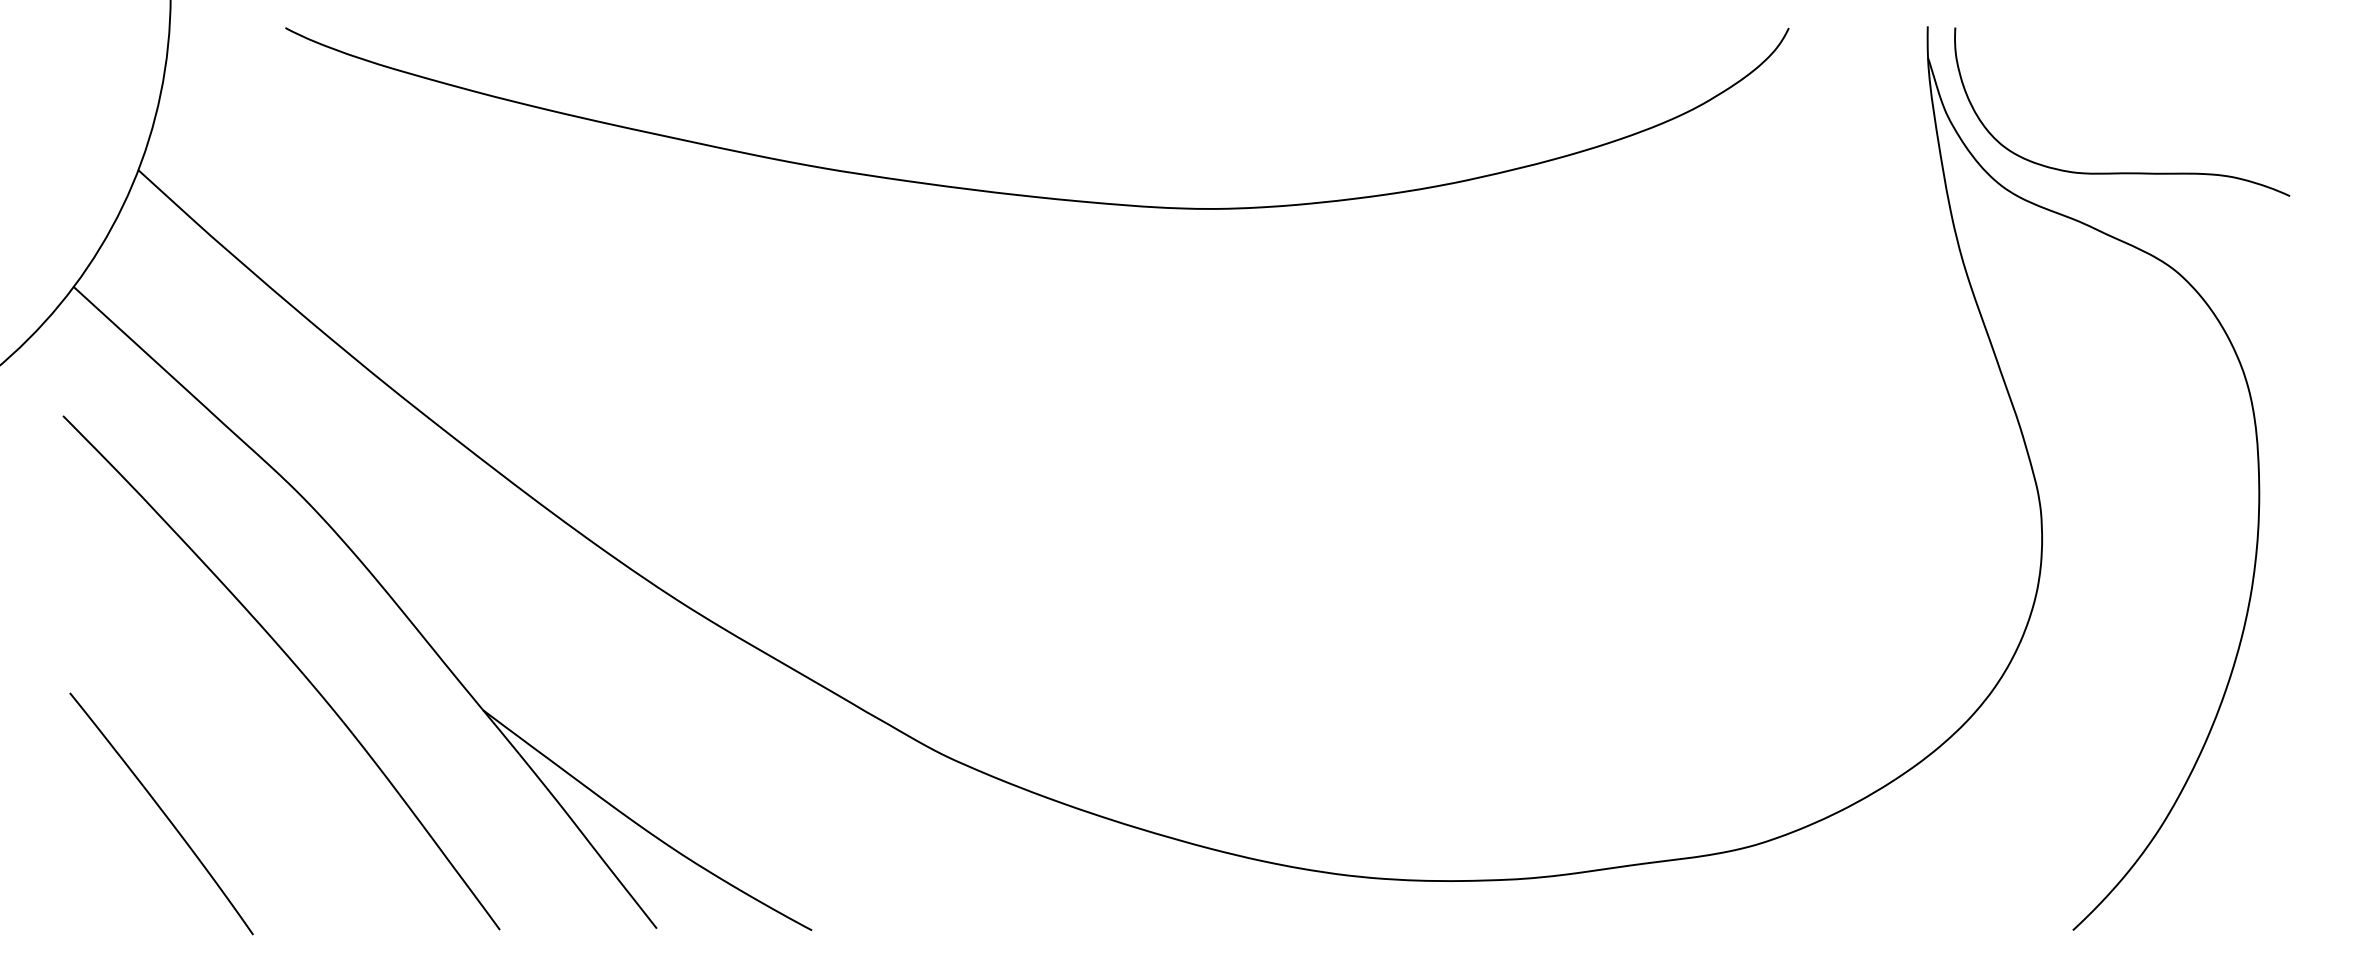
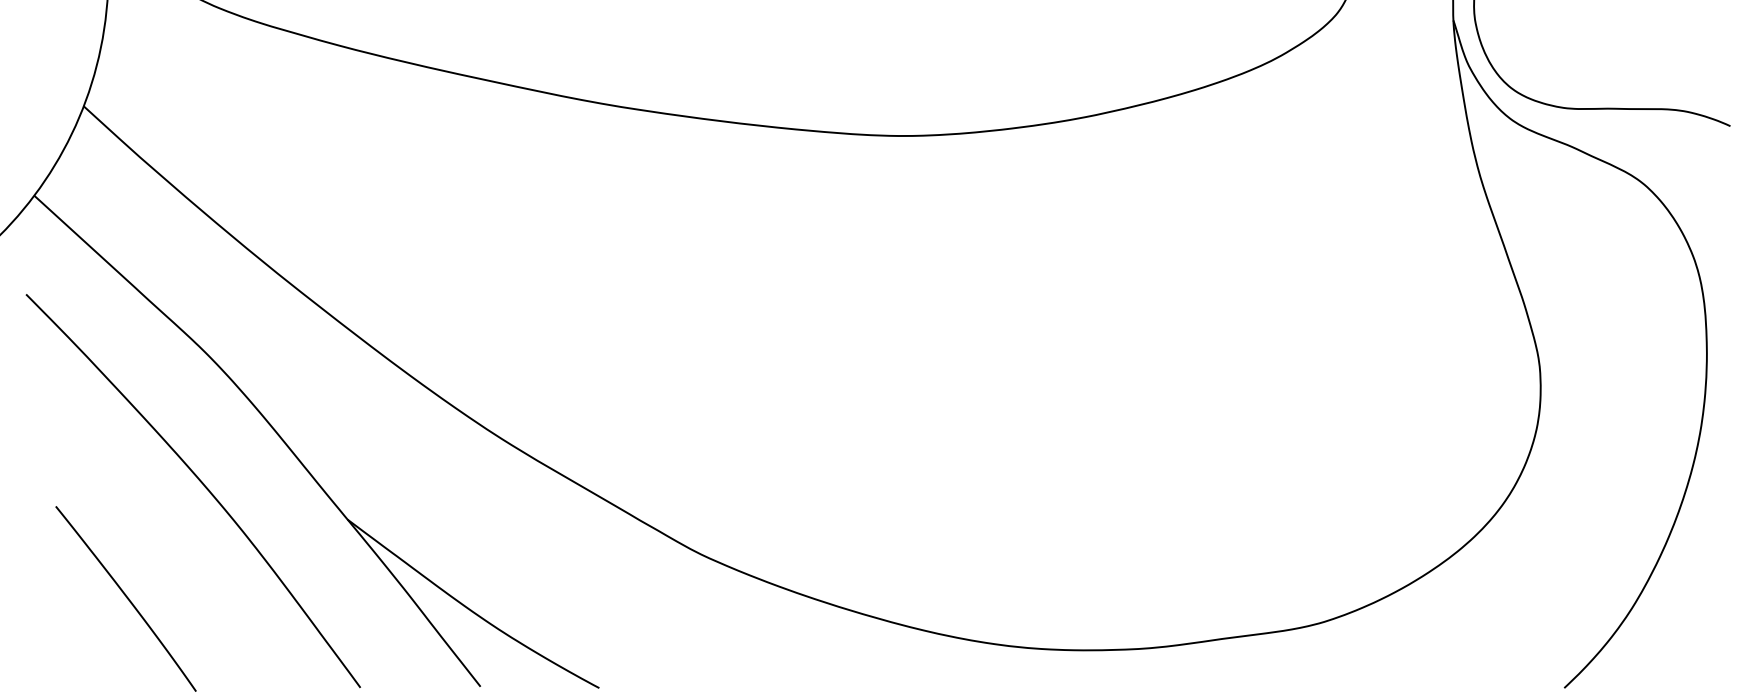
curve: (162, 812) -> (126, 597), moved

